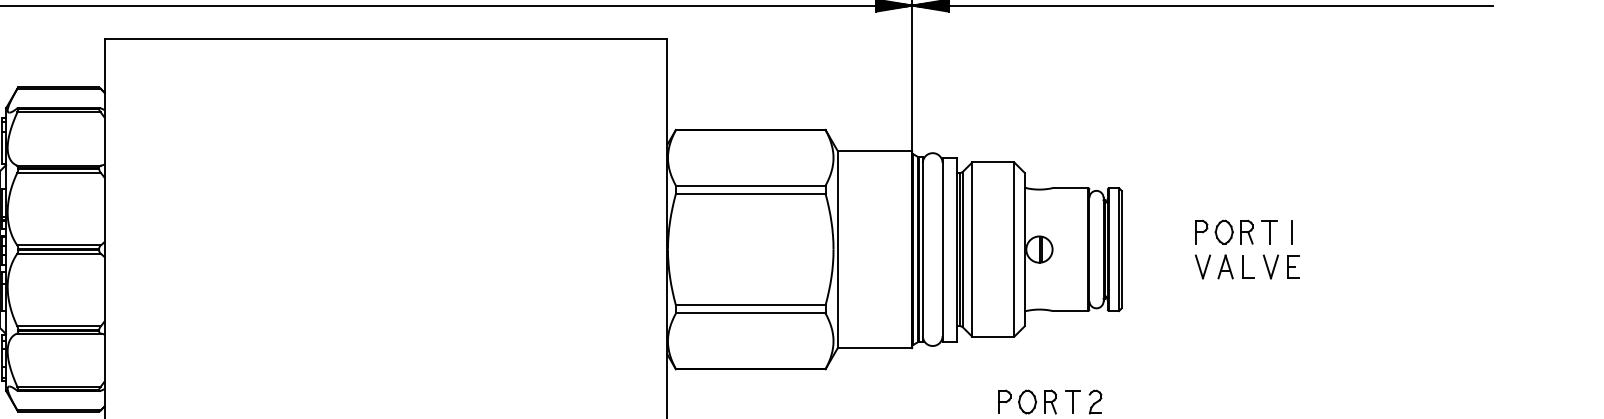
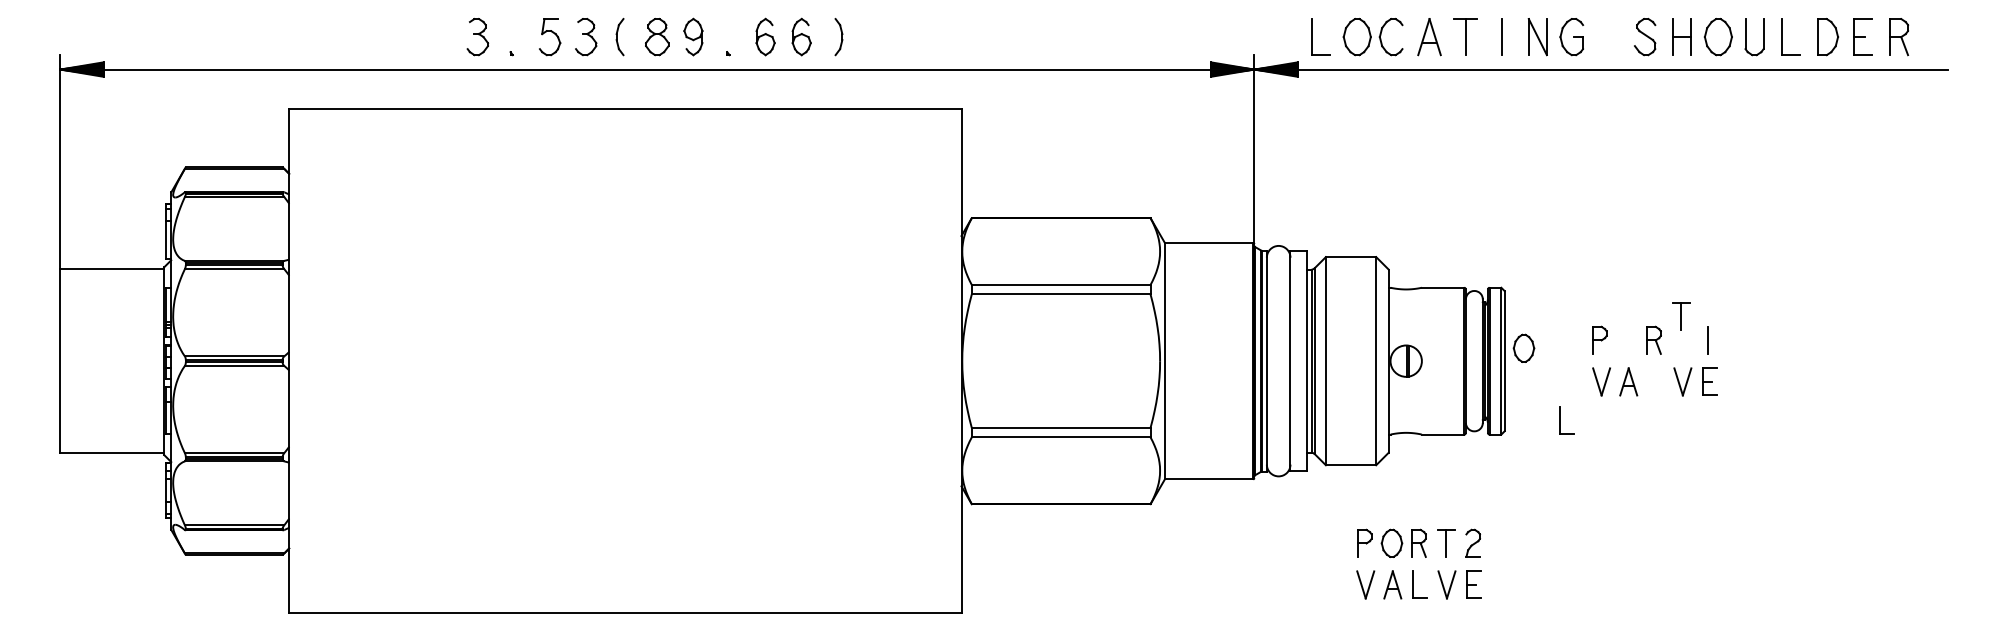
part: (1223, 231) -> (1523, 347), moved
part: (1269, 232) -> (1681, 316), moved
part: (1248, 266) -> (1566, 420), moved

